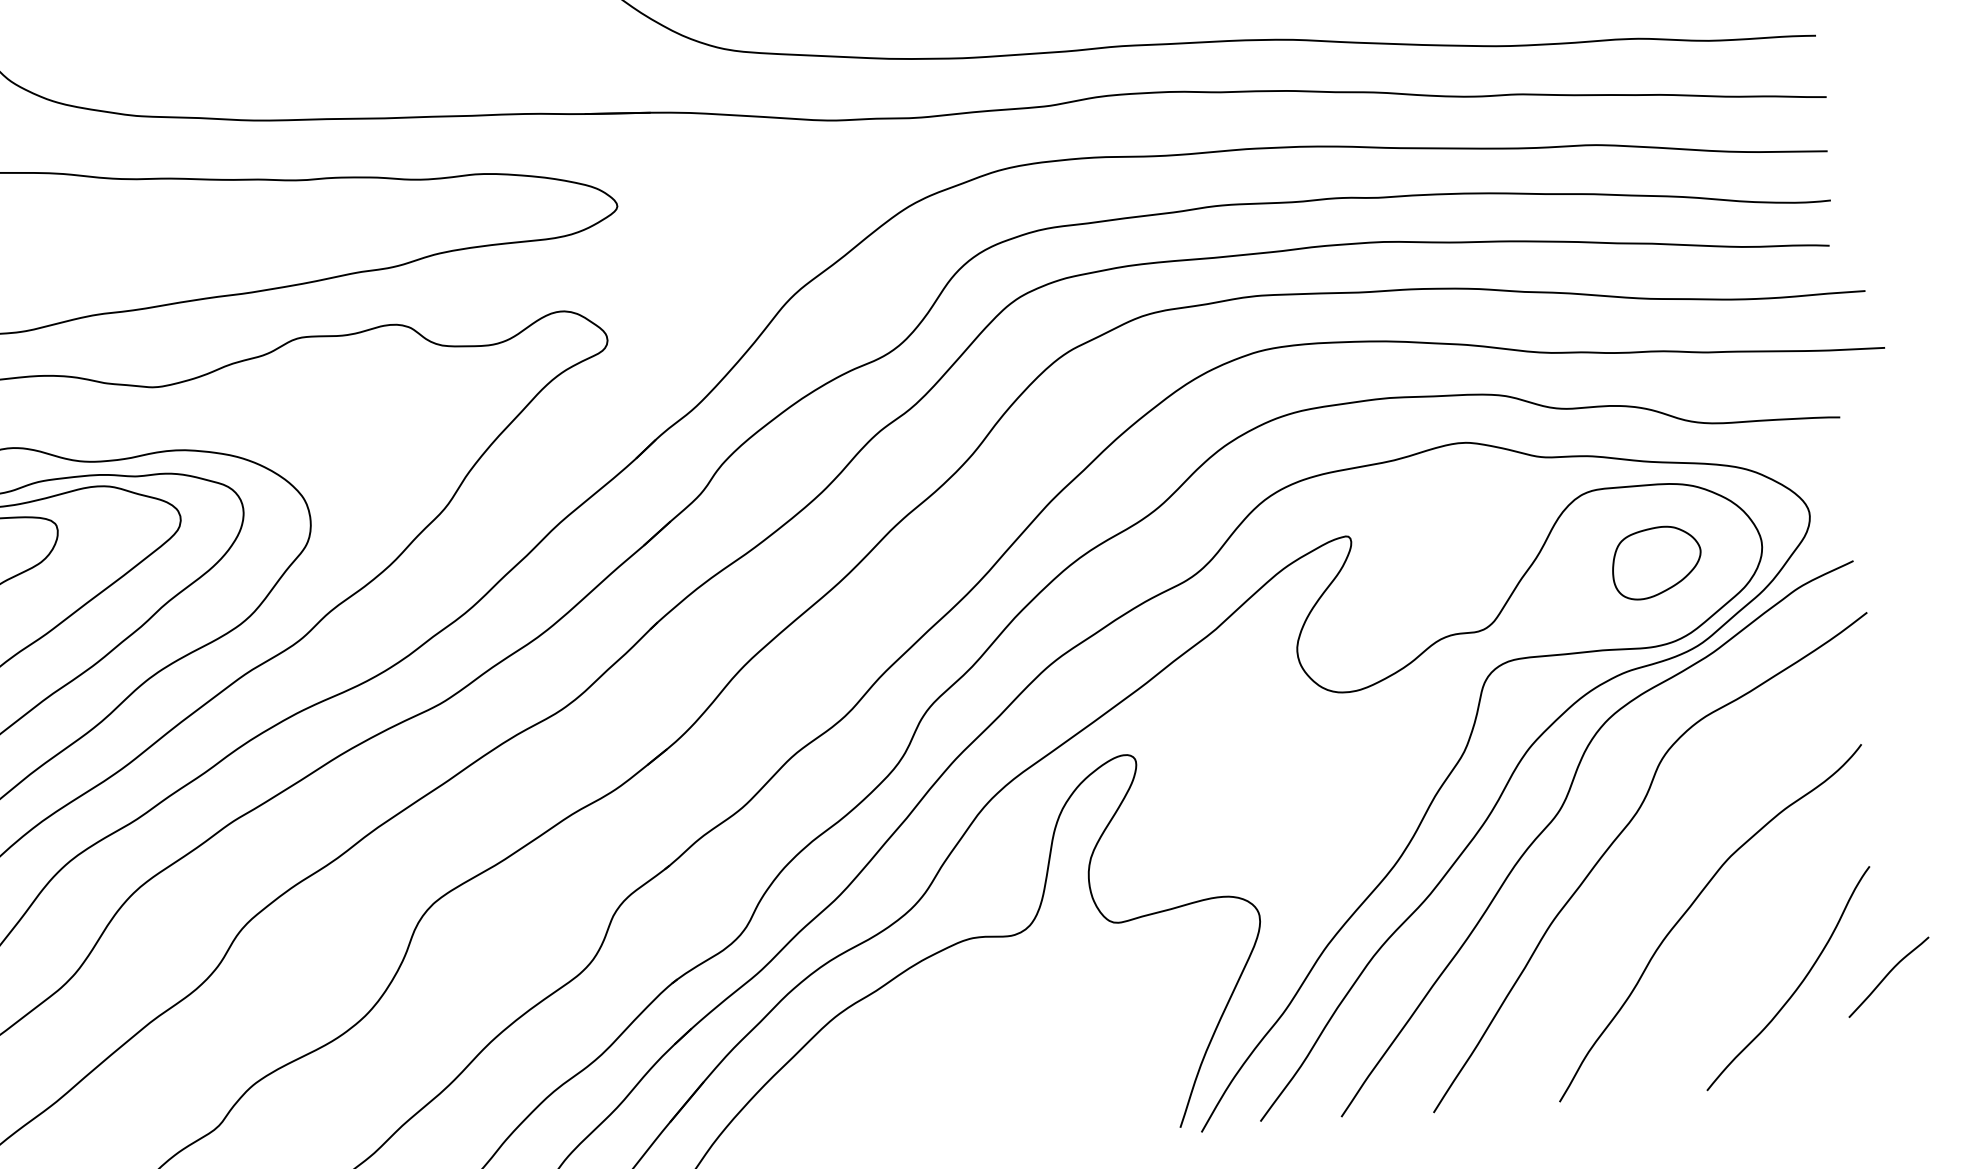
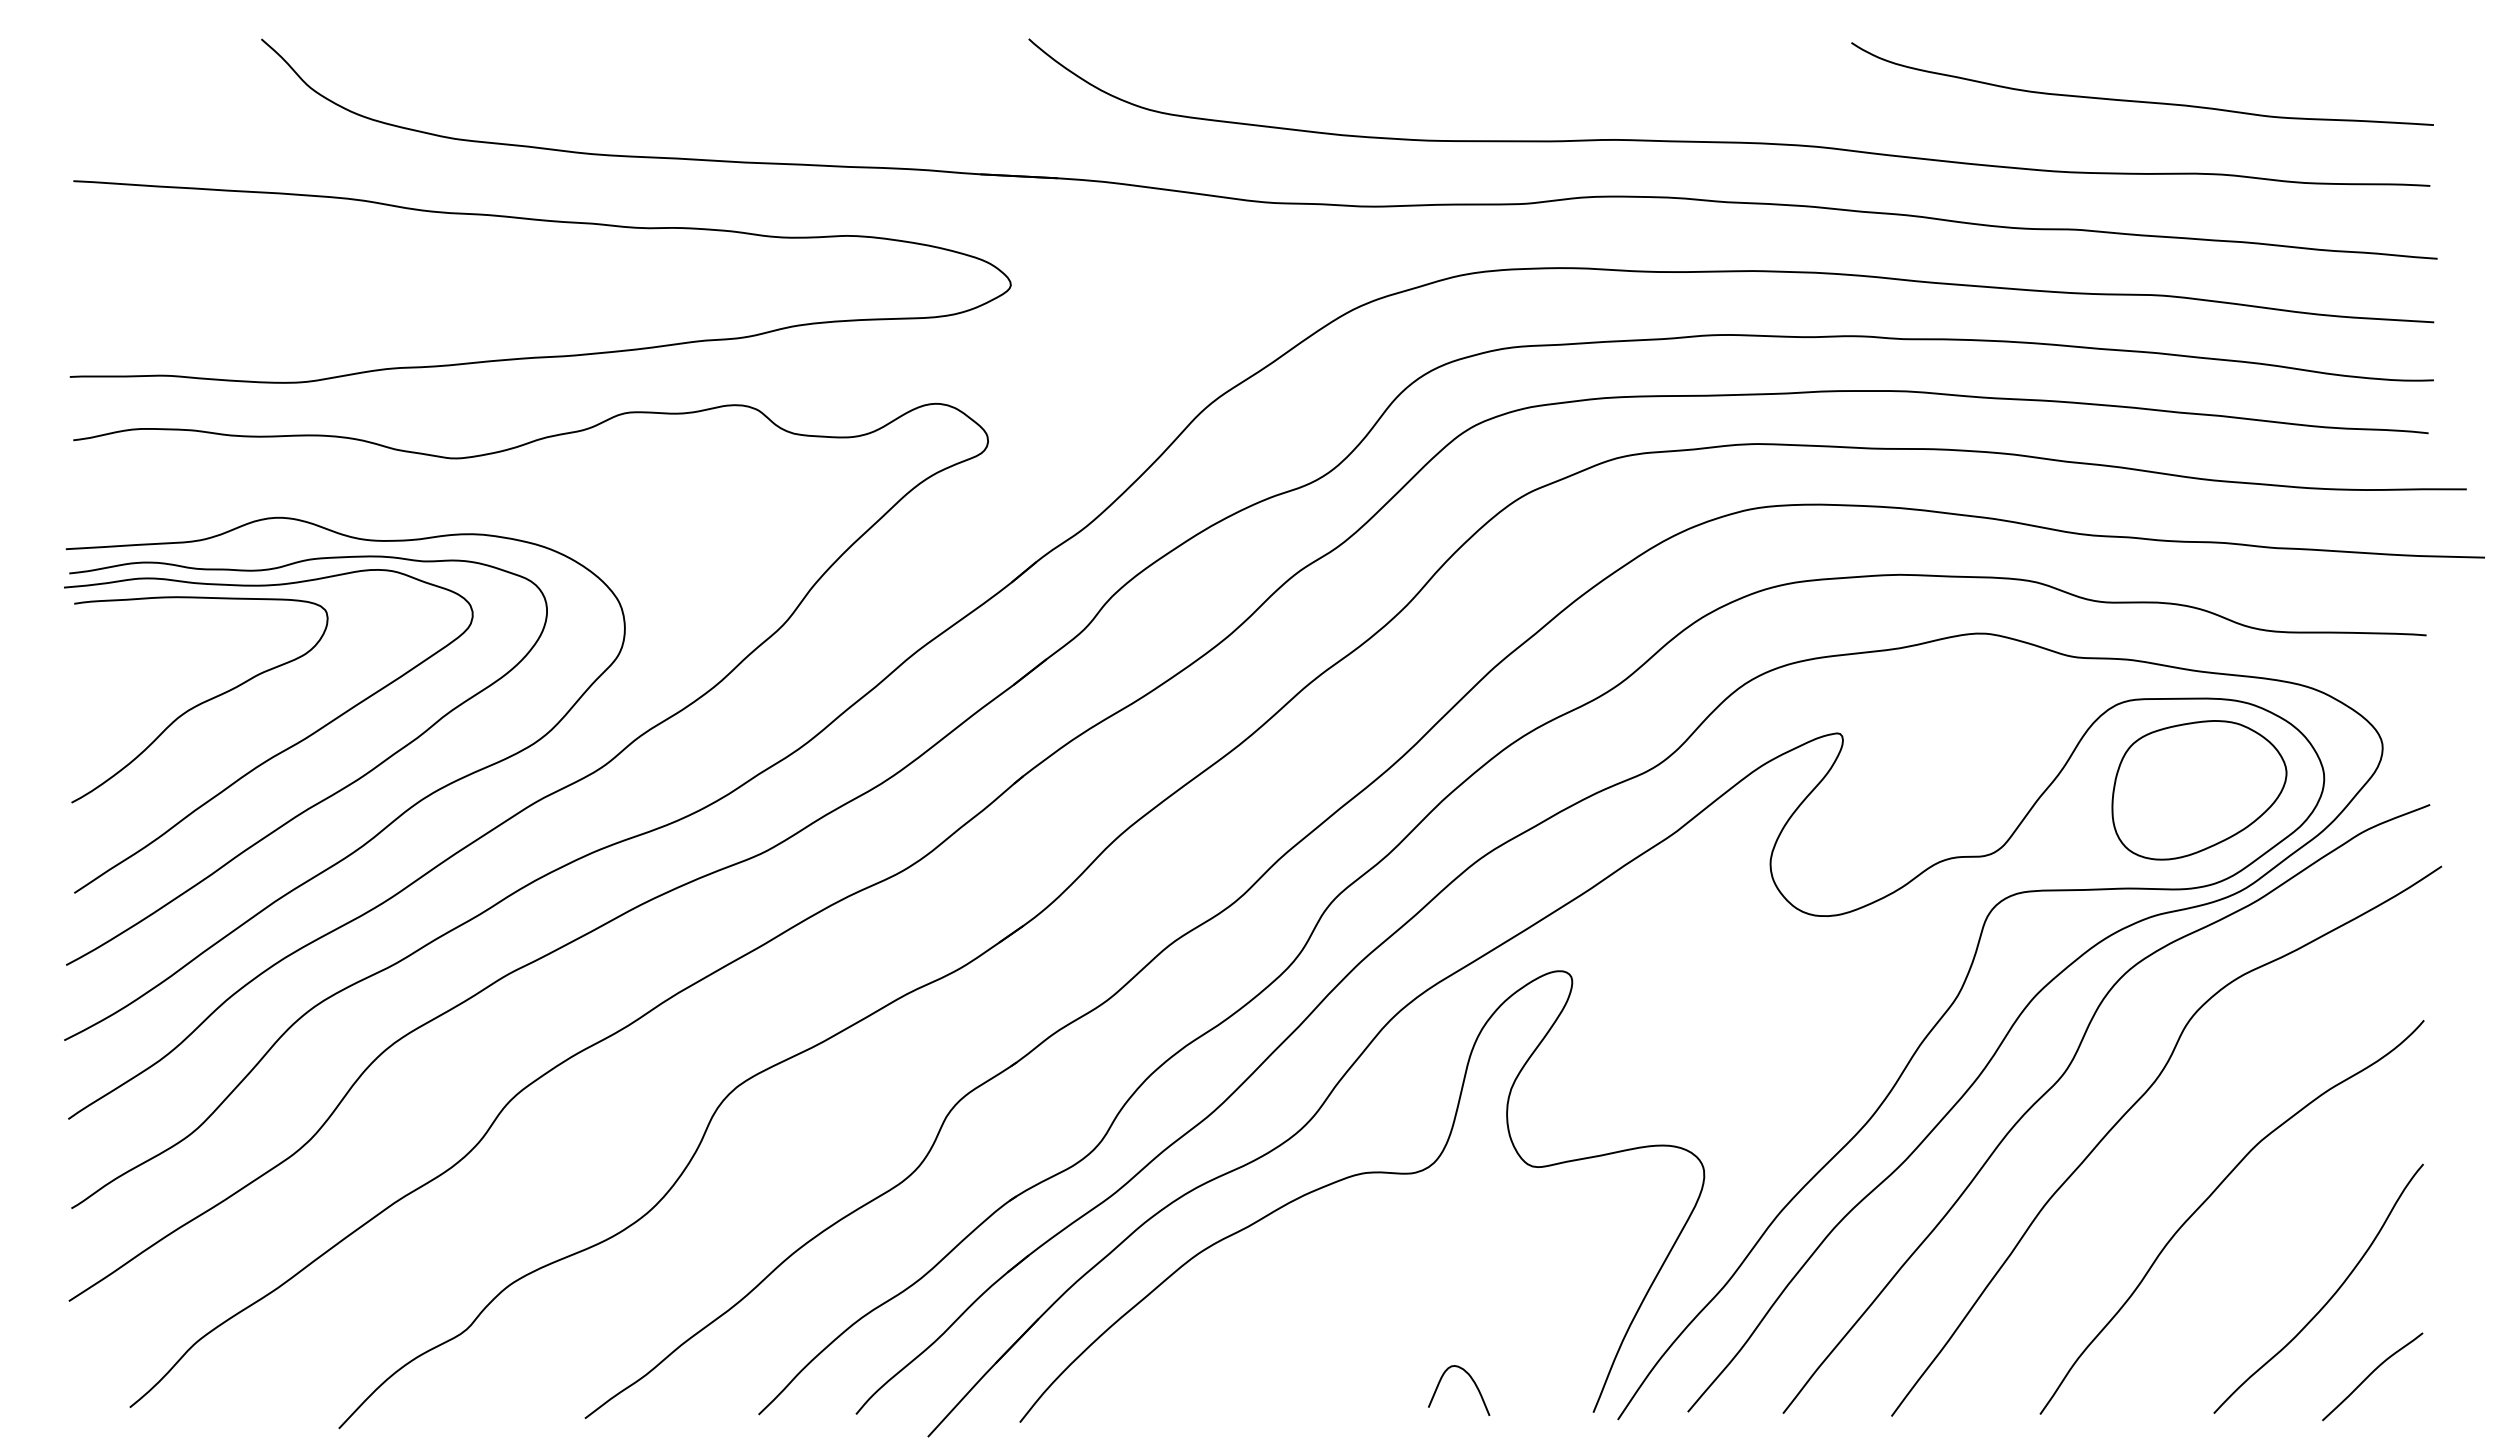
part: (1656, 562) -> (2199, 790), size x1.67
curve: (1887, 975) -> (2371, 1374), moved
curve: (1075, 1108) -> (1472, 1381), added

